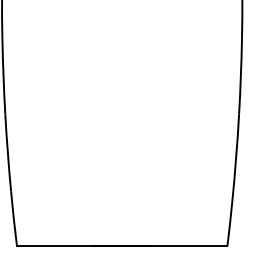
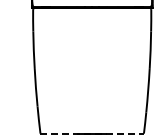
line: (122, 245) -> (92, 133), solid -> dashed

